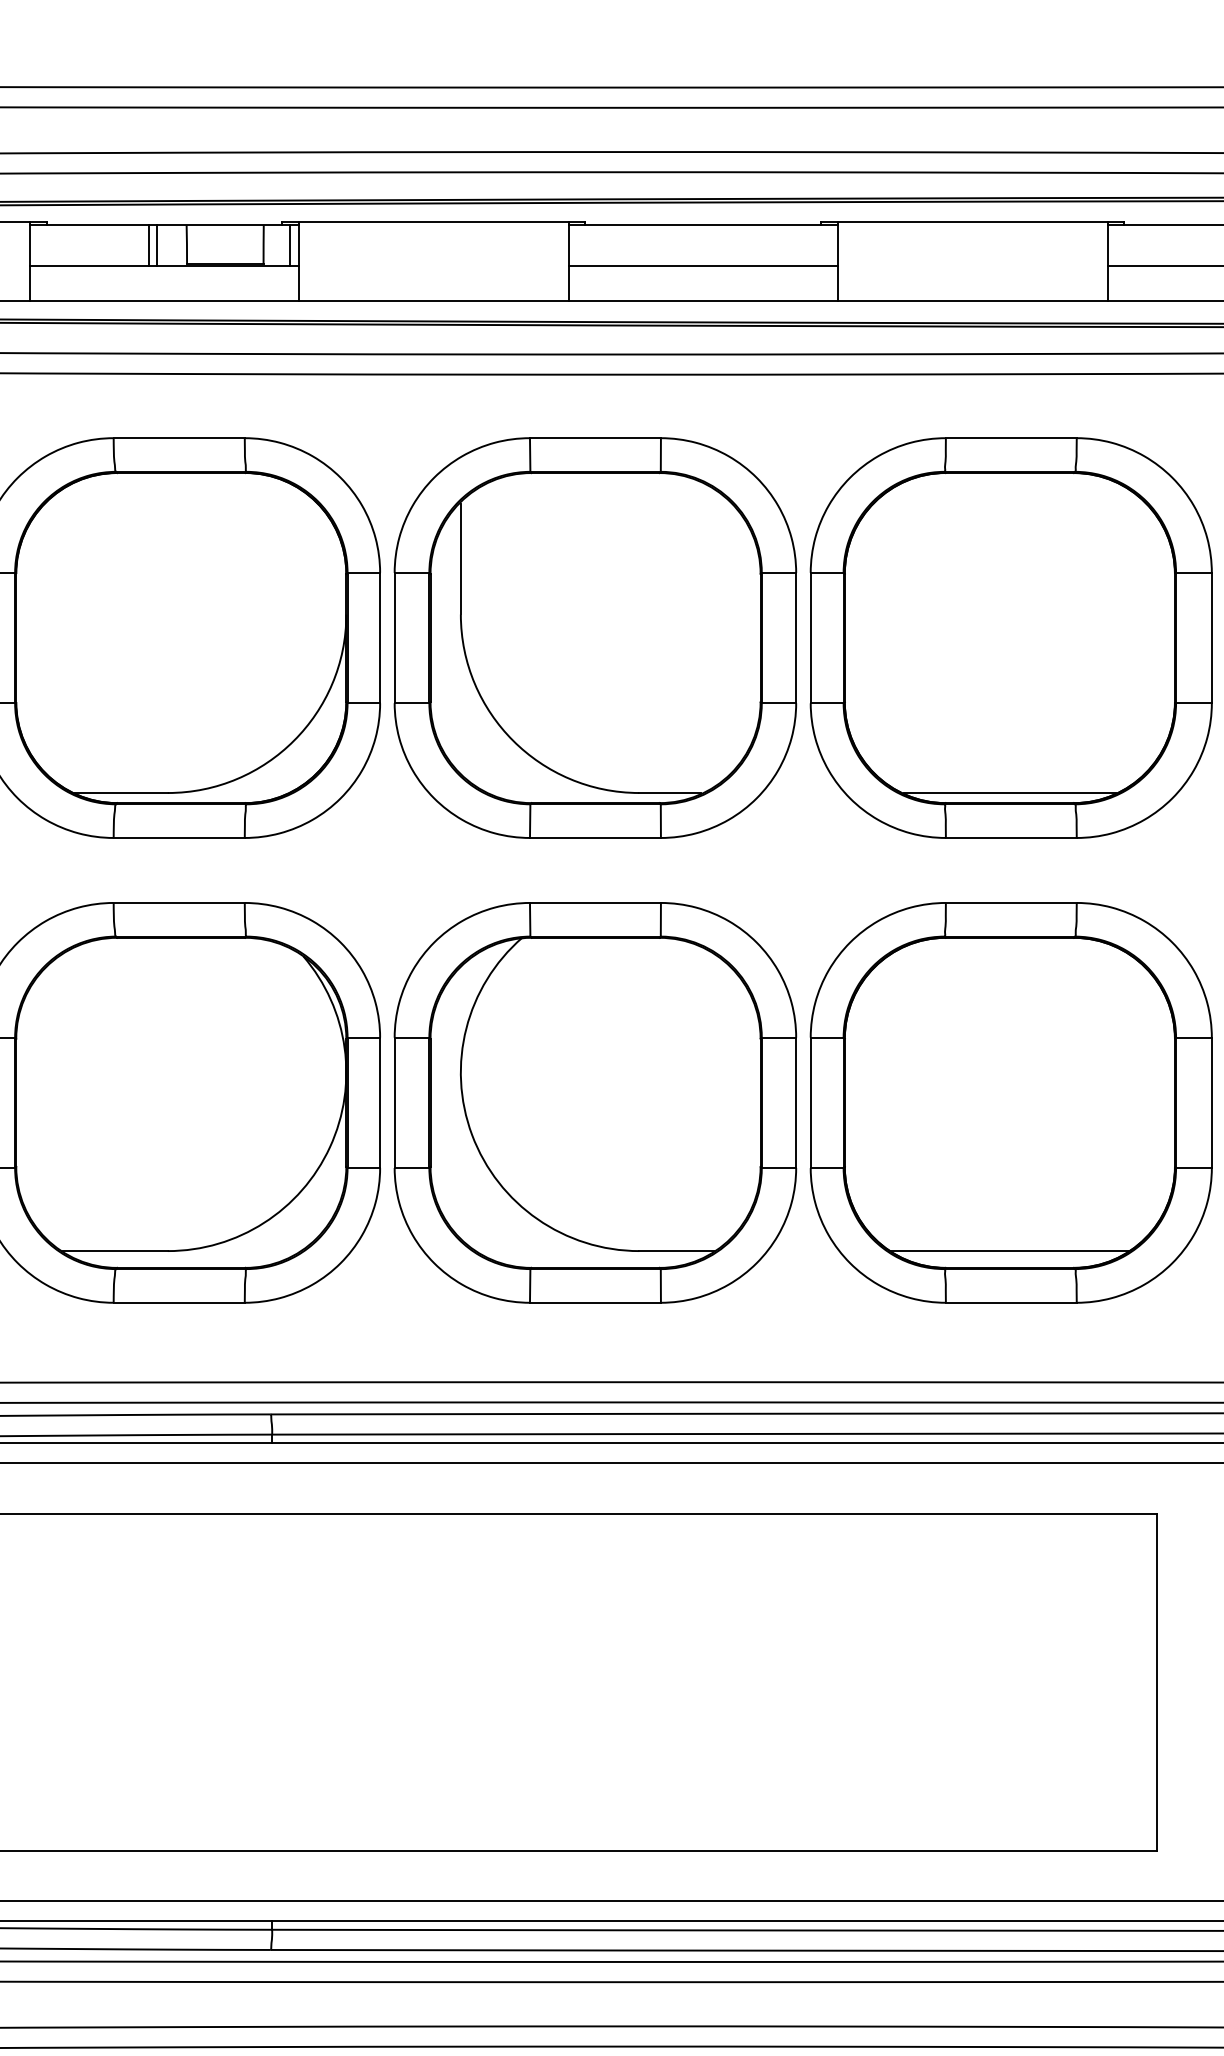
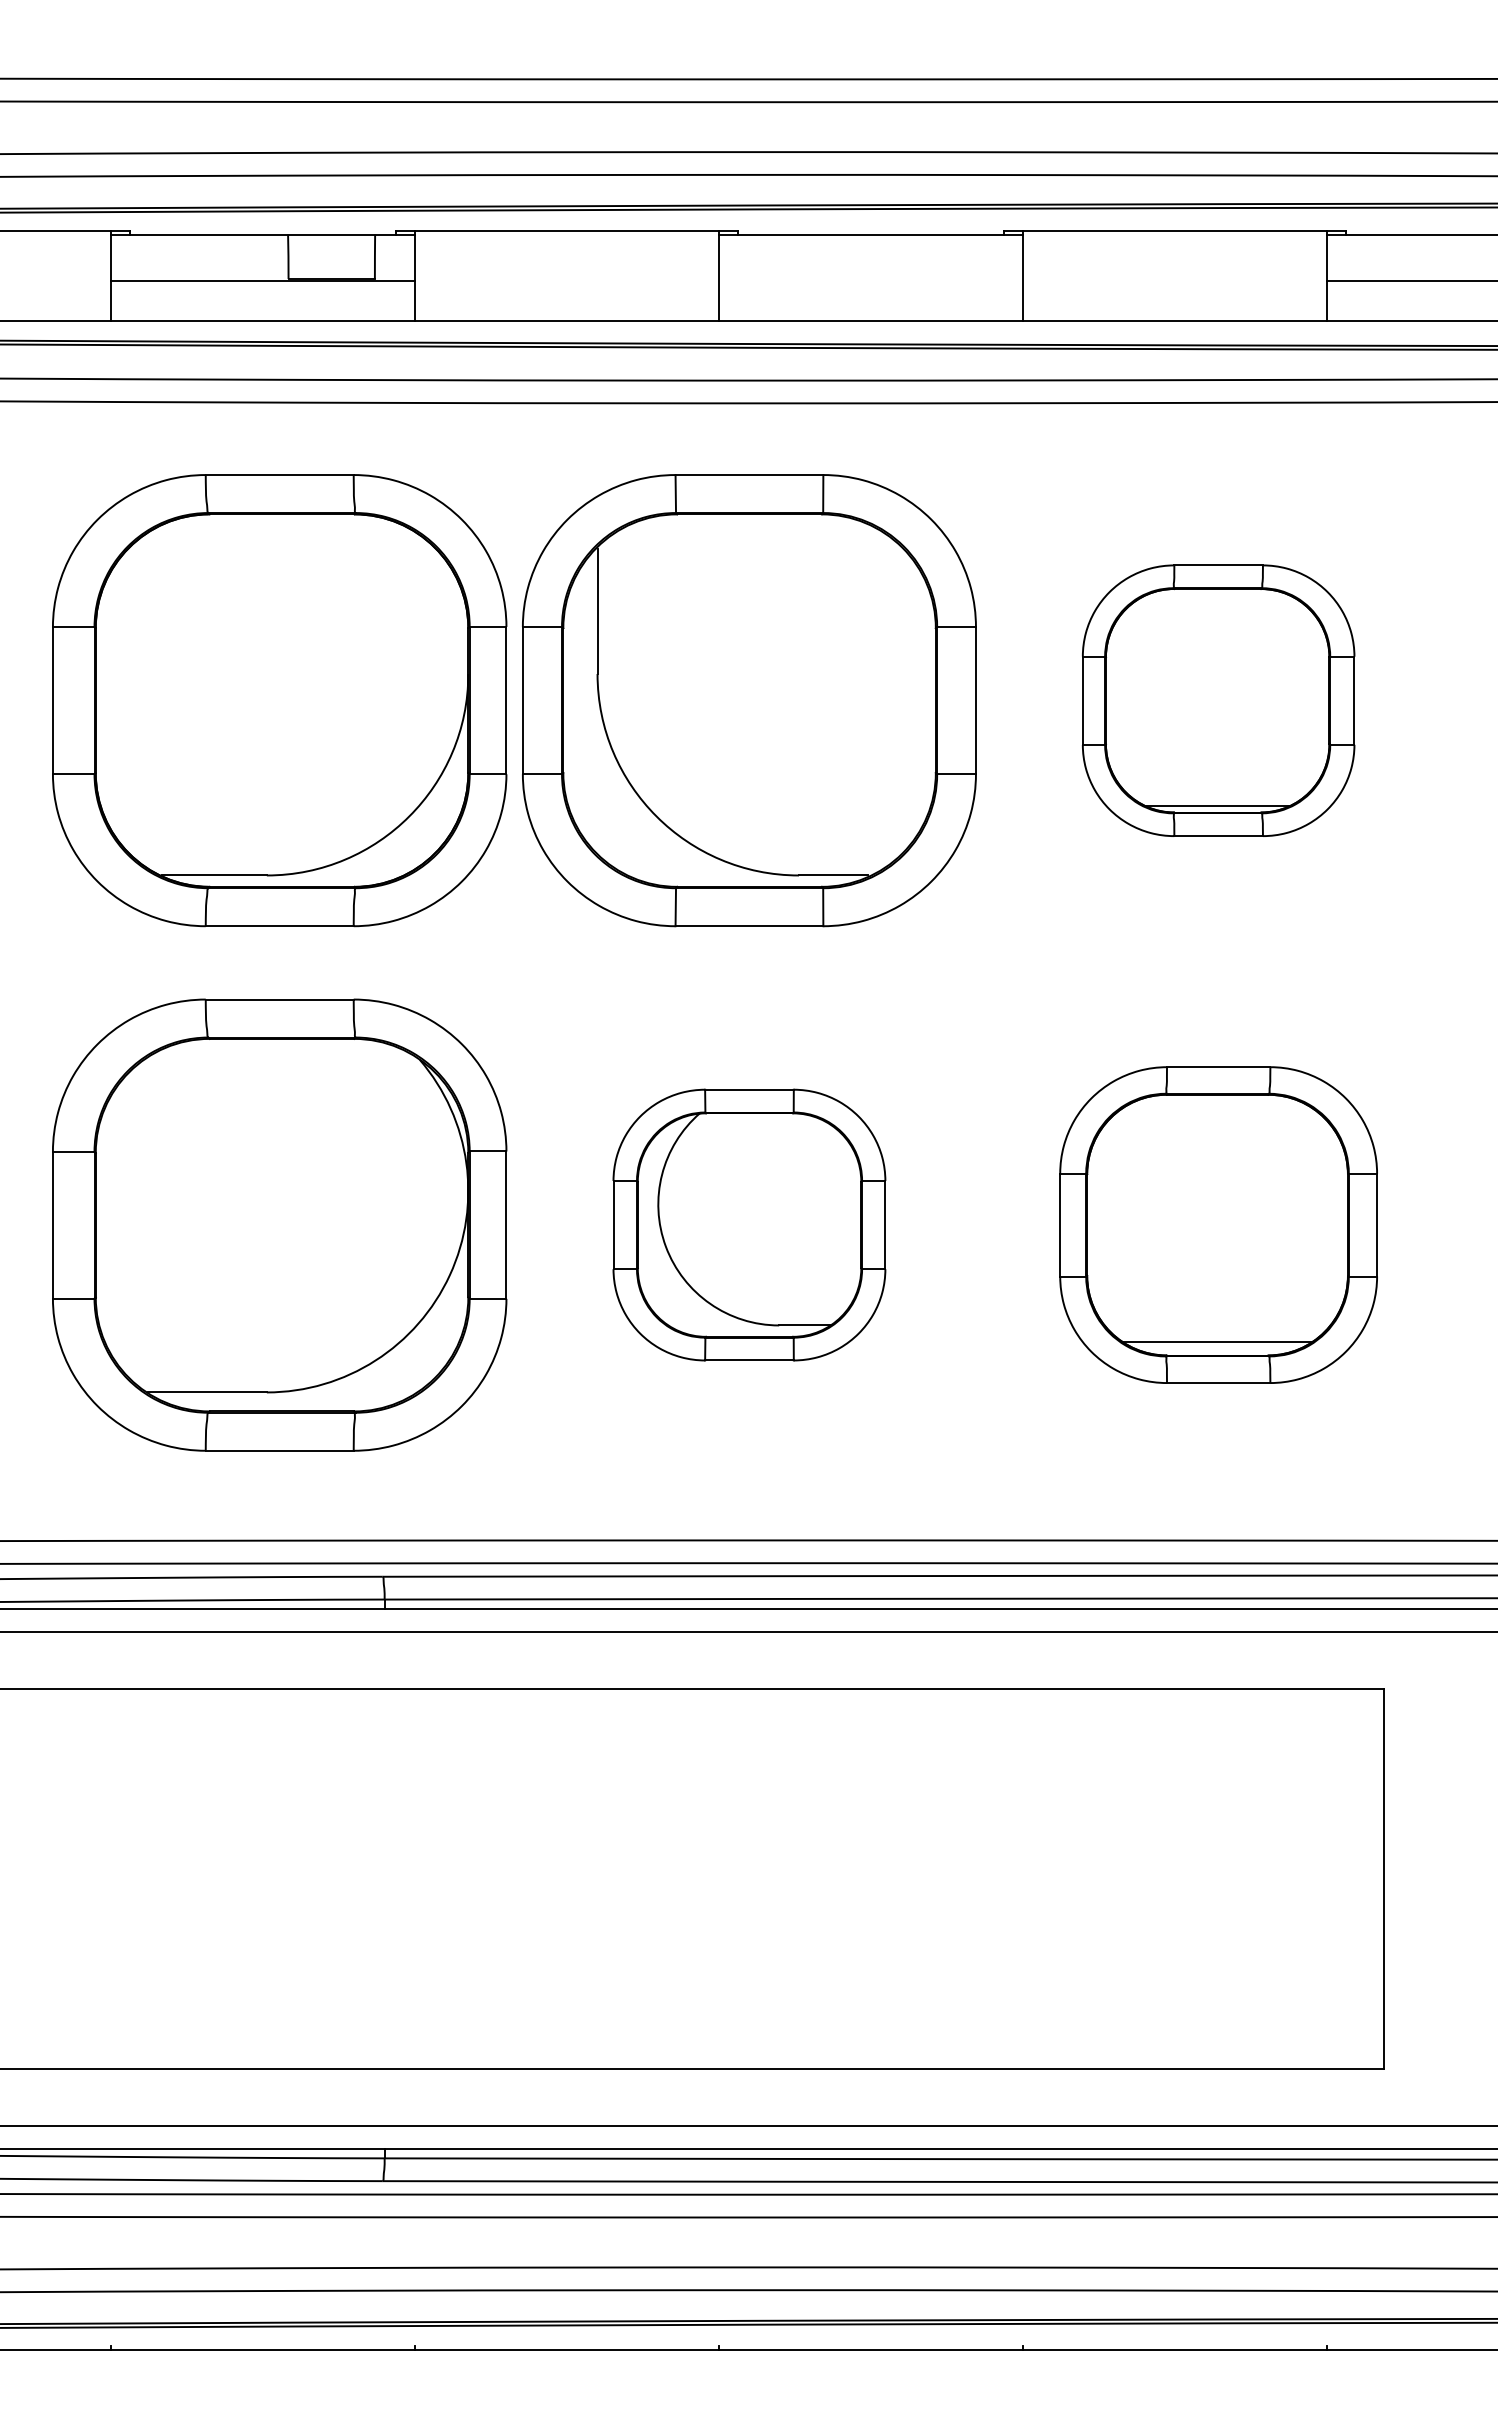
line: (148, 245) -> (245, 257), removed
line: (156, 245) -> (254, 257), removed
line: (289, 245) -> (404, 257), removed
line: (703, 265) -> (871, 280), removed
part: (1011, 637) -> (1218, 700), size x0.6
part: (595, 1102) -> (749, 1224), size x0.6
part: (1011, 1102) -> (1218, 1224), size x0.7

